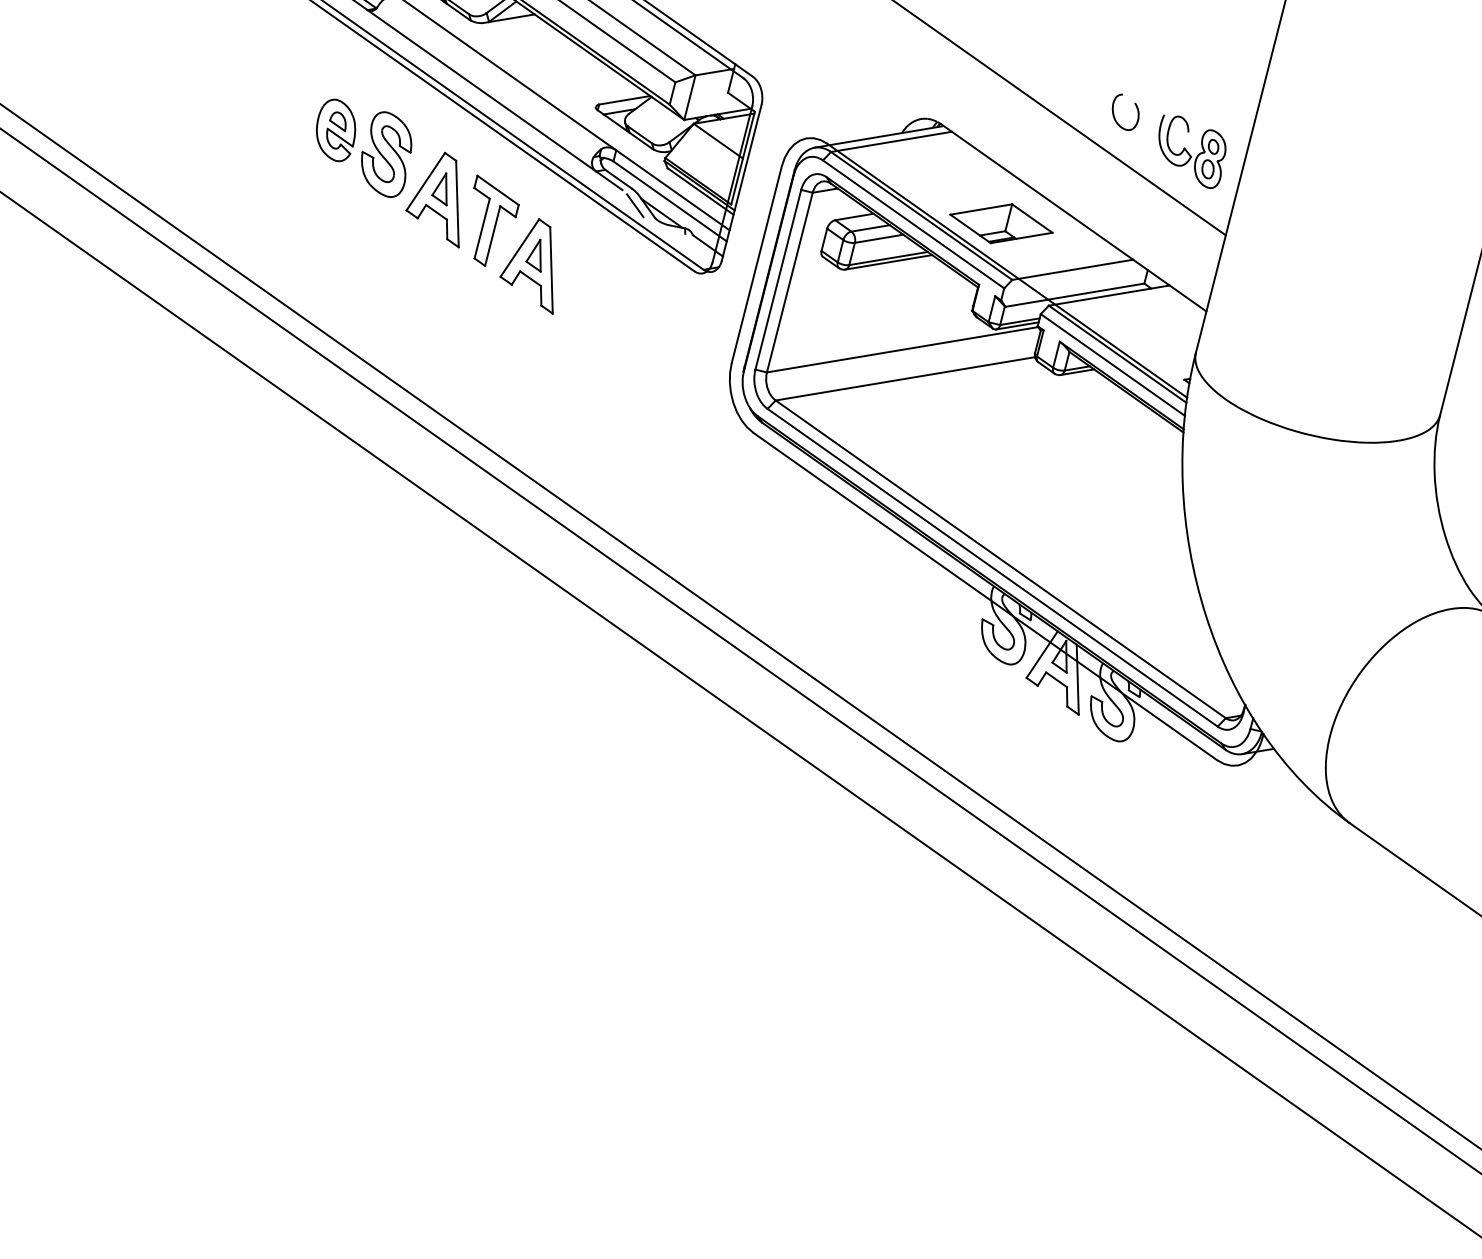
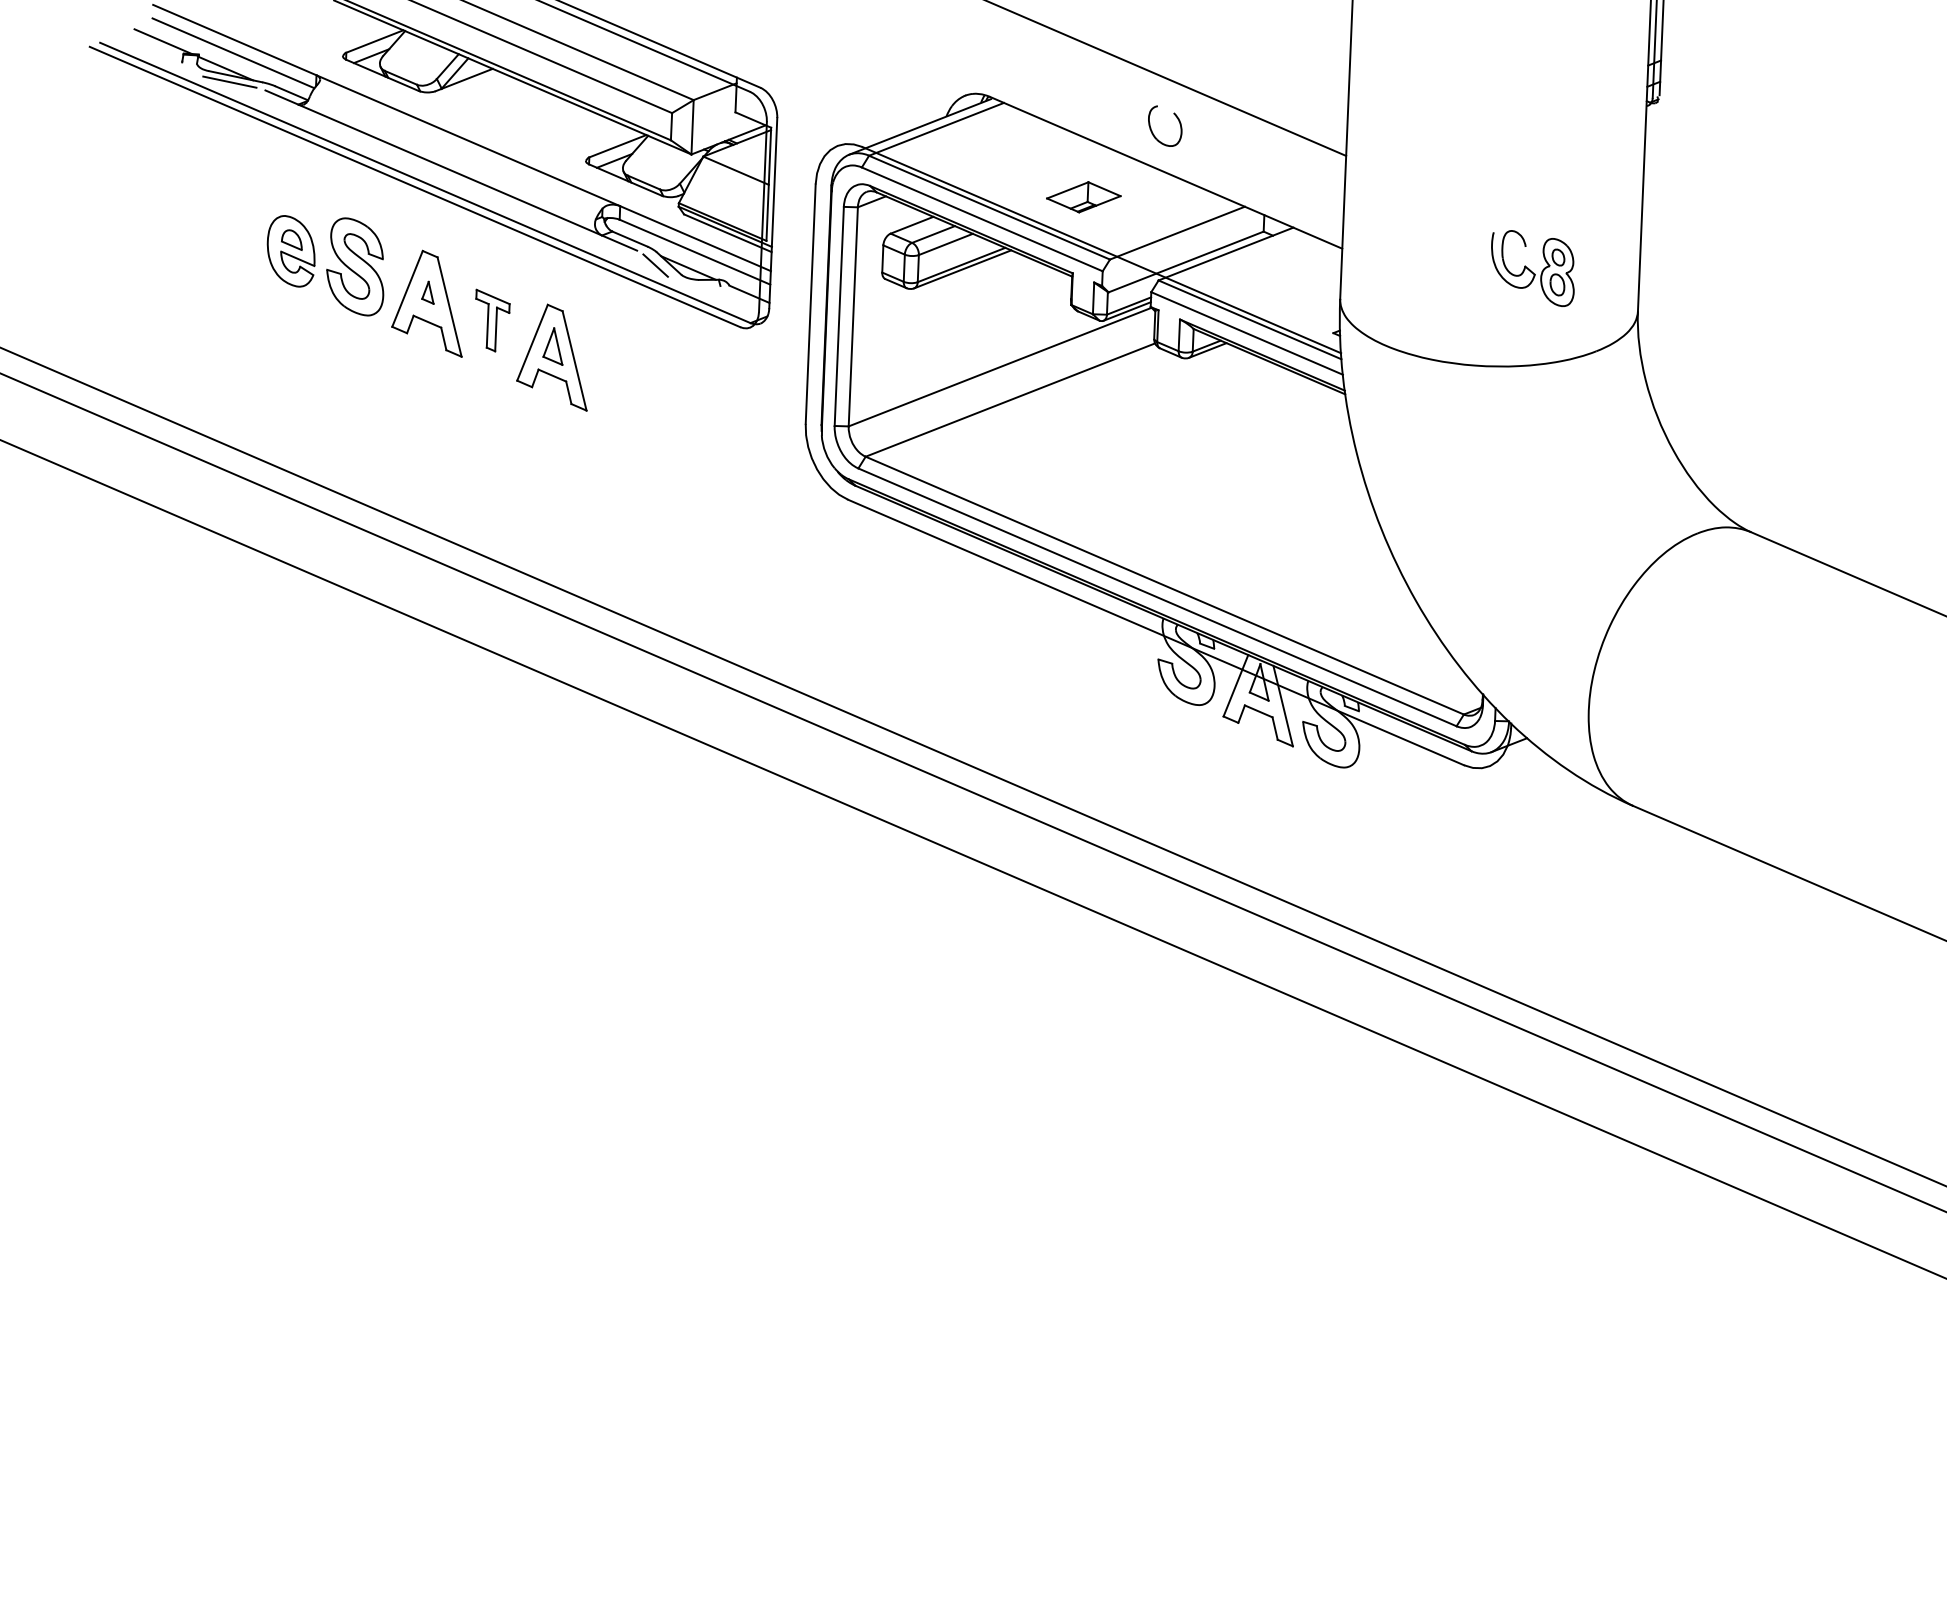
part: (1136, 109) -> (1177, 119), moved
part: (1190, 151) -> (1532, 268), moved
part: (441, 188) -> (427, 292), size x0.6
part: (490, 222) -> (492, 320), size x0.6
part: (1001, 223) -> (1083, 197), size x0.6

